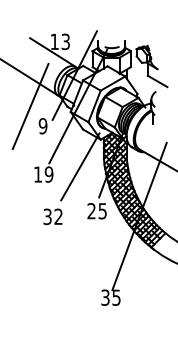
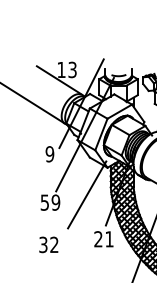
line: (30, 106) -> (37, 134), removed
text: (38, 174) -> (45, 202), 19 -> 59
text: (102, 211) -> (109, 239), 25 -> 21
text: (52, 216) -> (48, 244), moved

